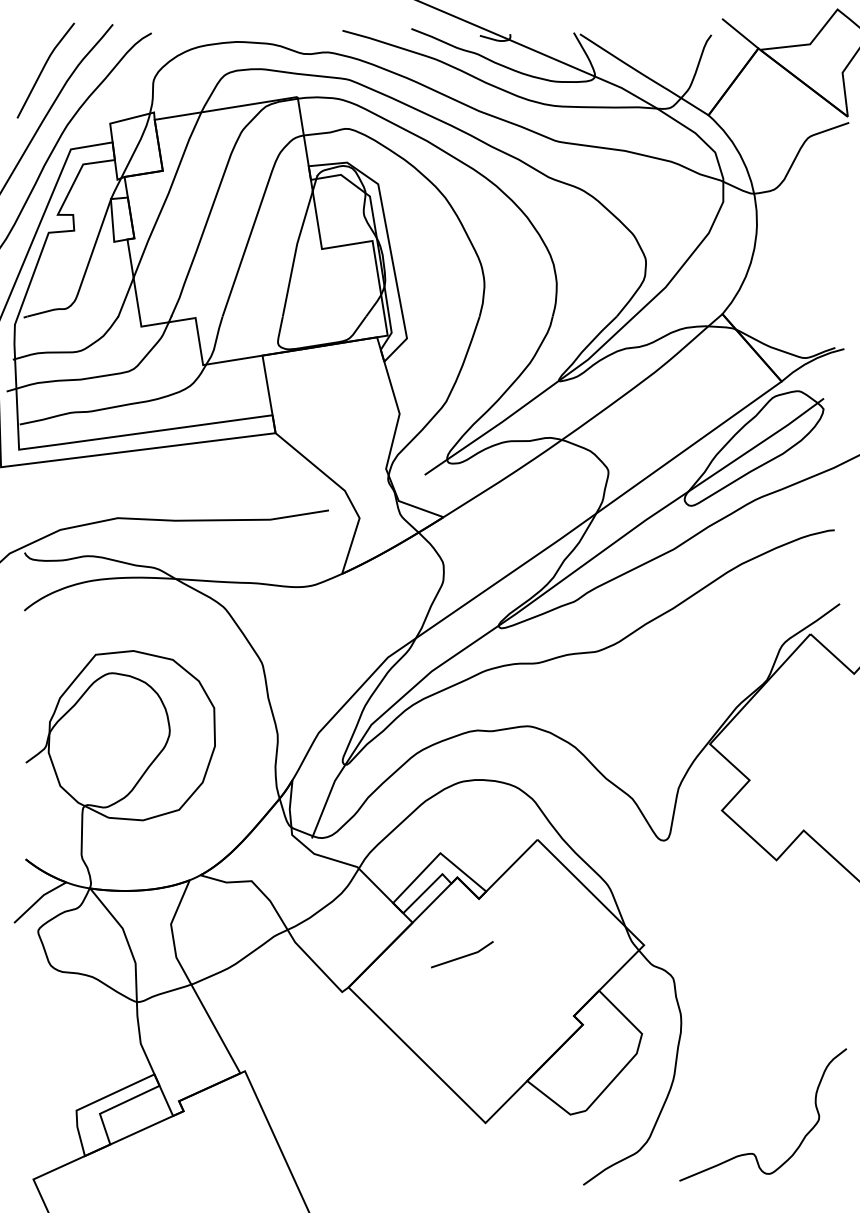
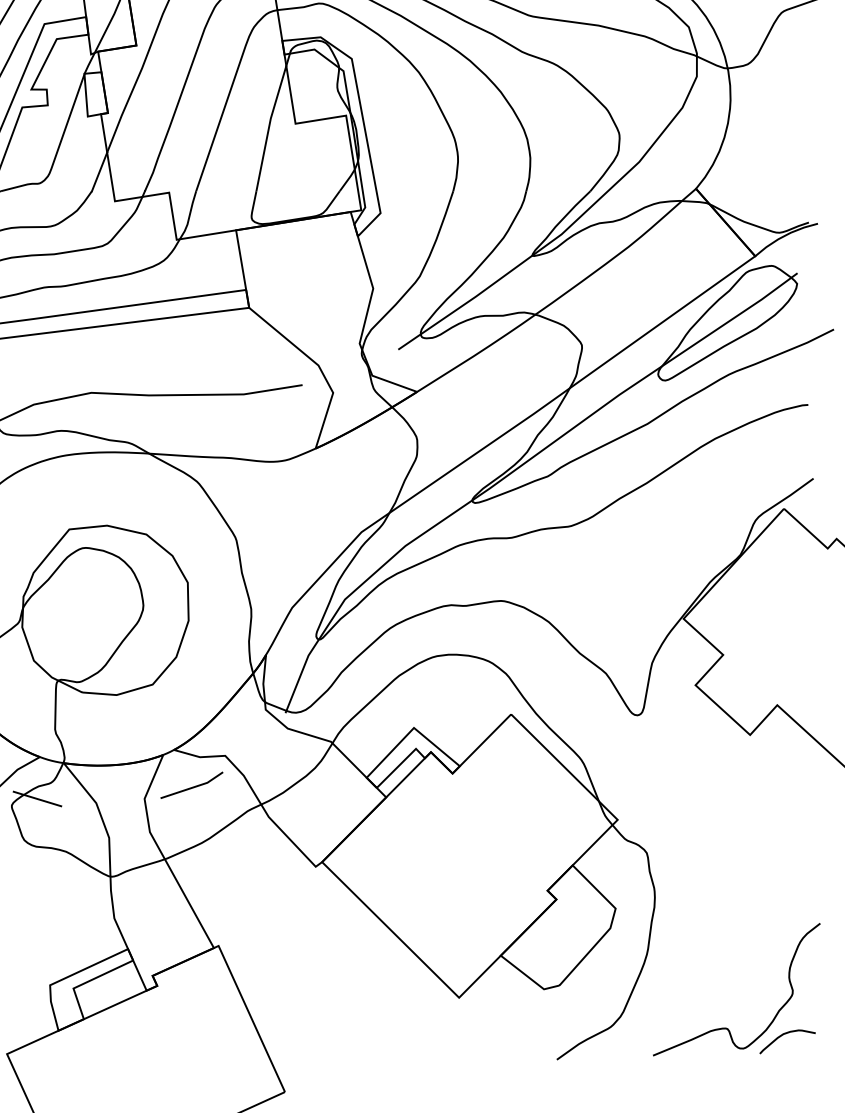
line: (63, 924) -> (37, 799), added
line: (463, 955) -> (193, 786), moved
curve: (810, 1160) -> (784, 1035), added

